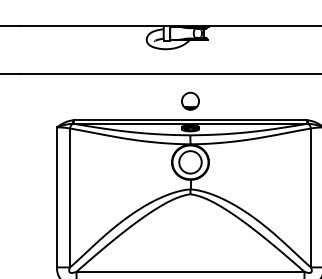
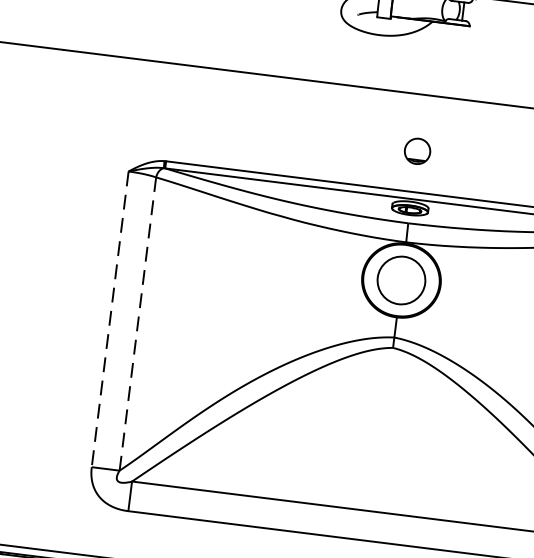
circle: (190, 100) -> (417, 149), size x0.7
line: (56, 197) -> (109, 319), solid -> dashed
line: (70, 197) -> (138, 323), solid -> dashed

